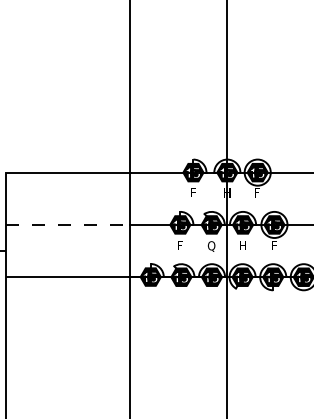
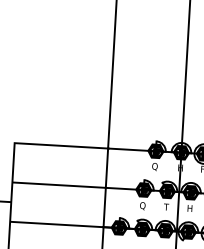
text: (193, 193) -> (155, 166), F -> Q
line: (69, 224) -> (60, 184), dashed -> solid
text: (179, 246) -> (142, 206), F -> Q
text: (211, 246) -> (166, 207), Q -> T

